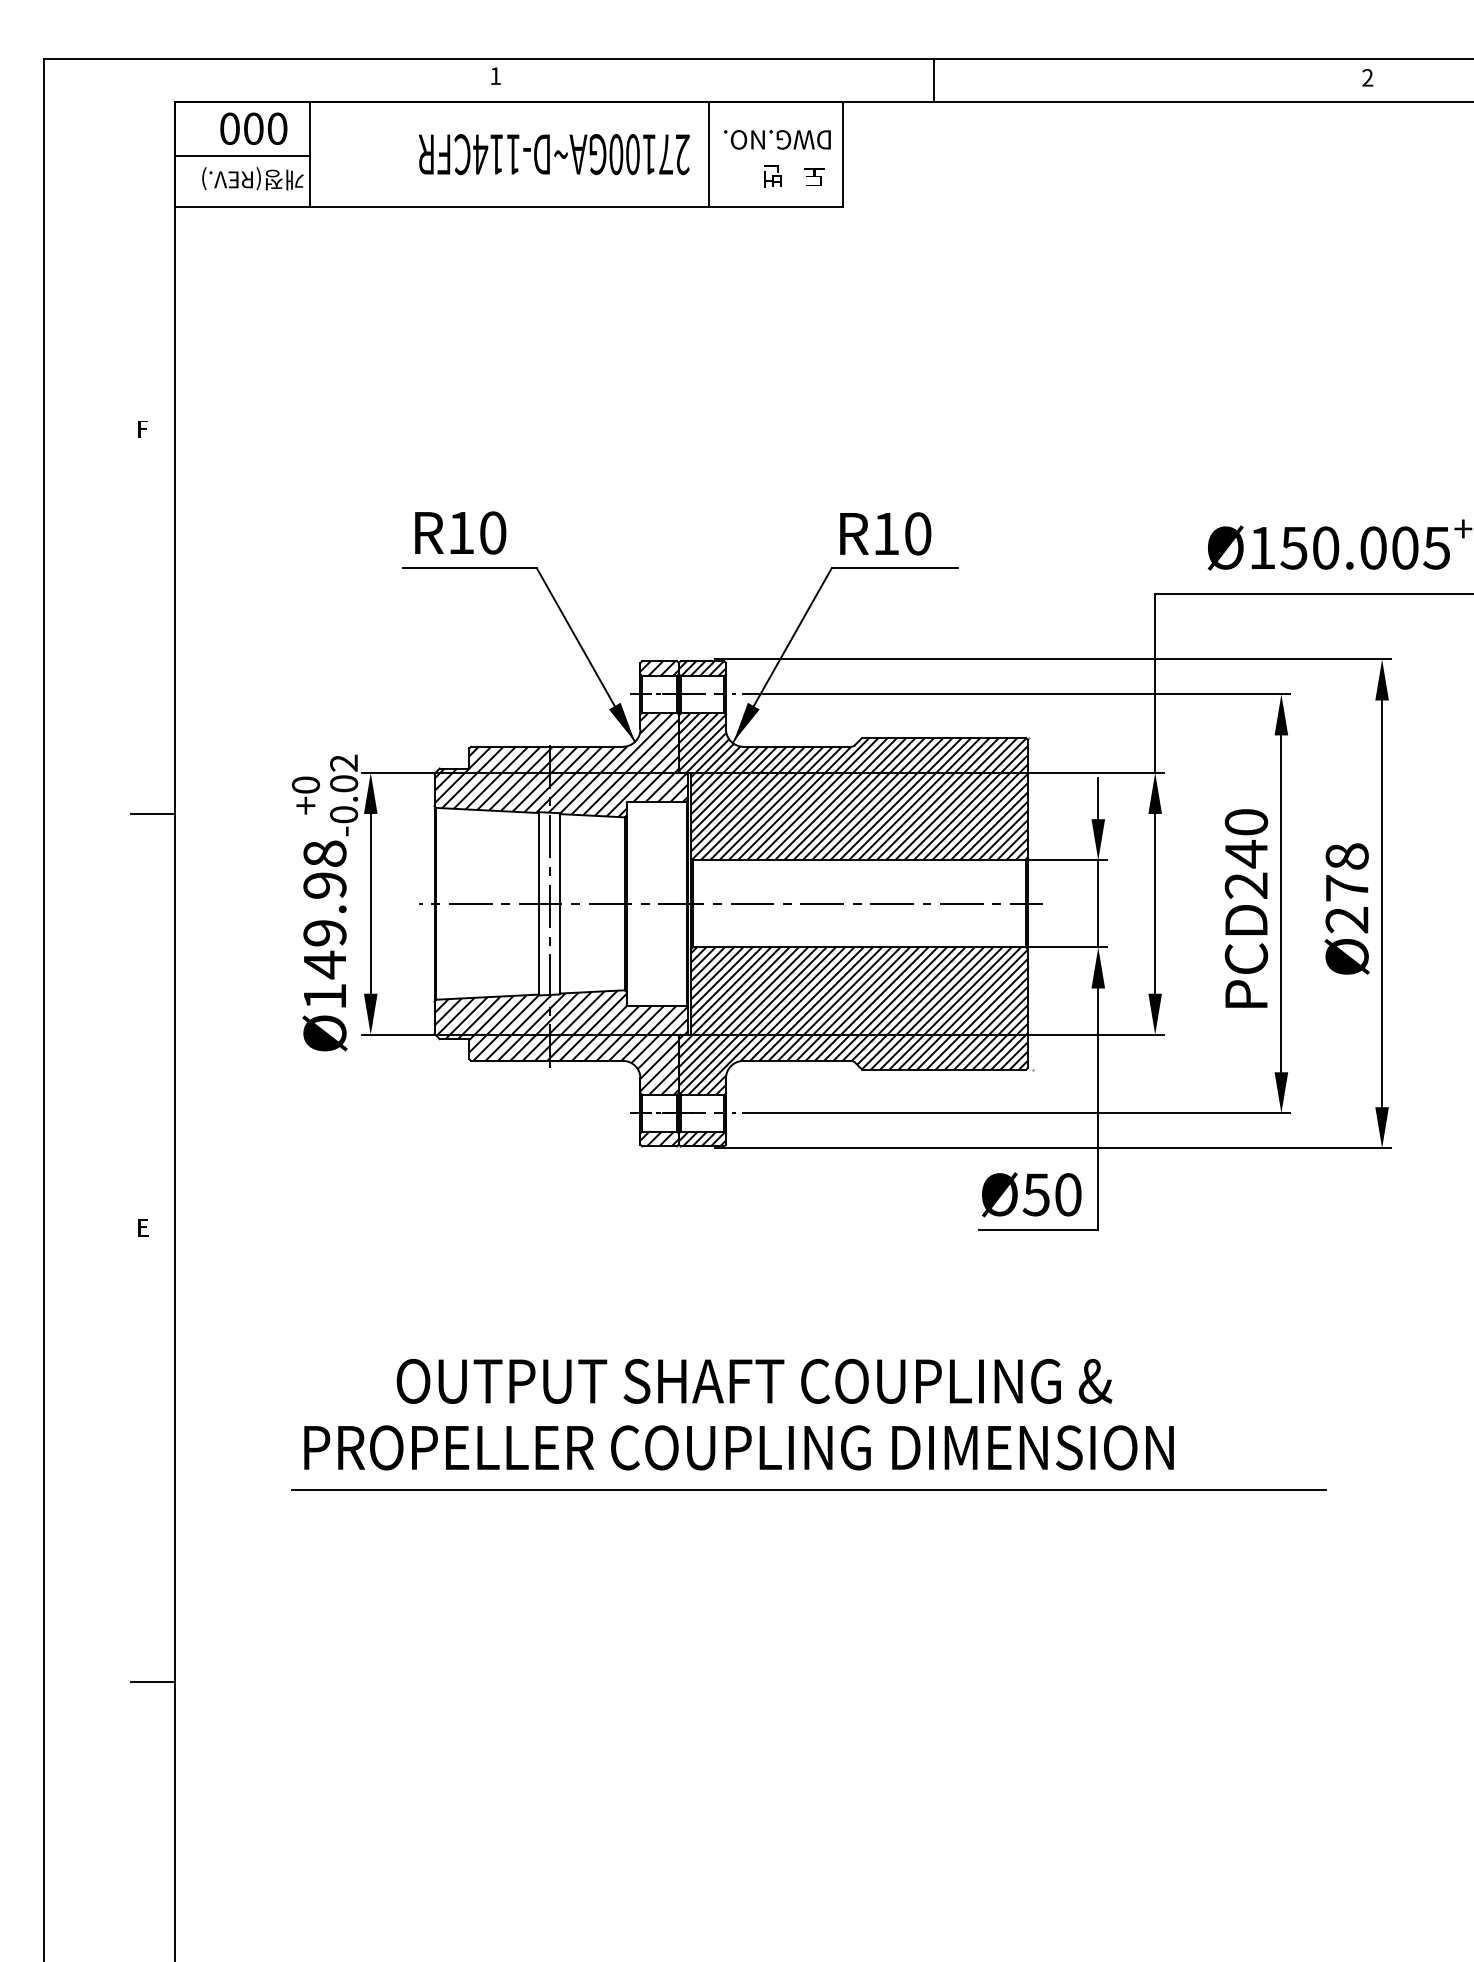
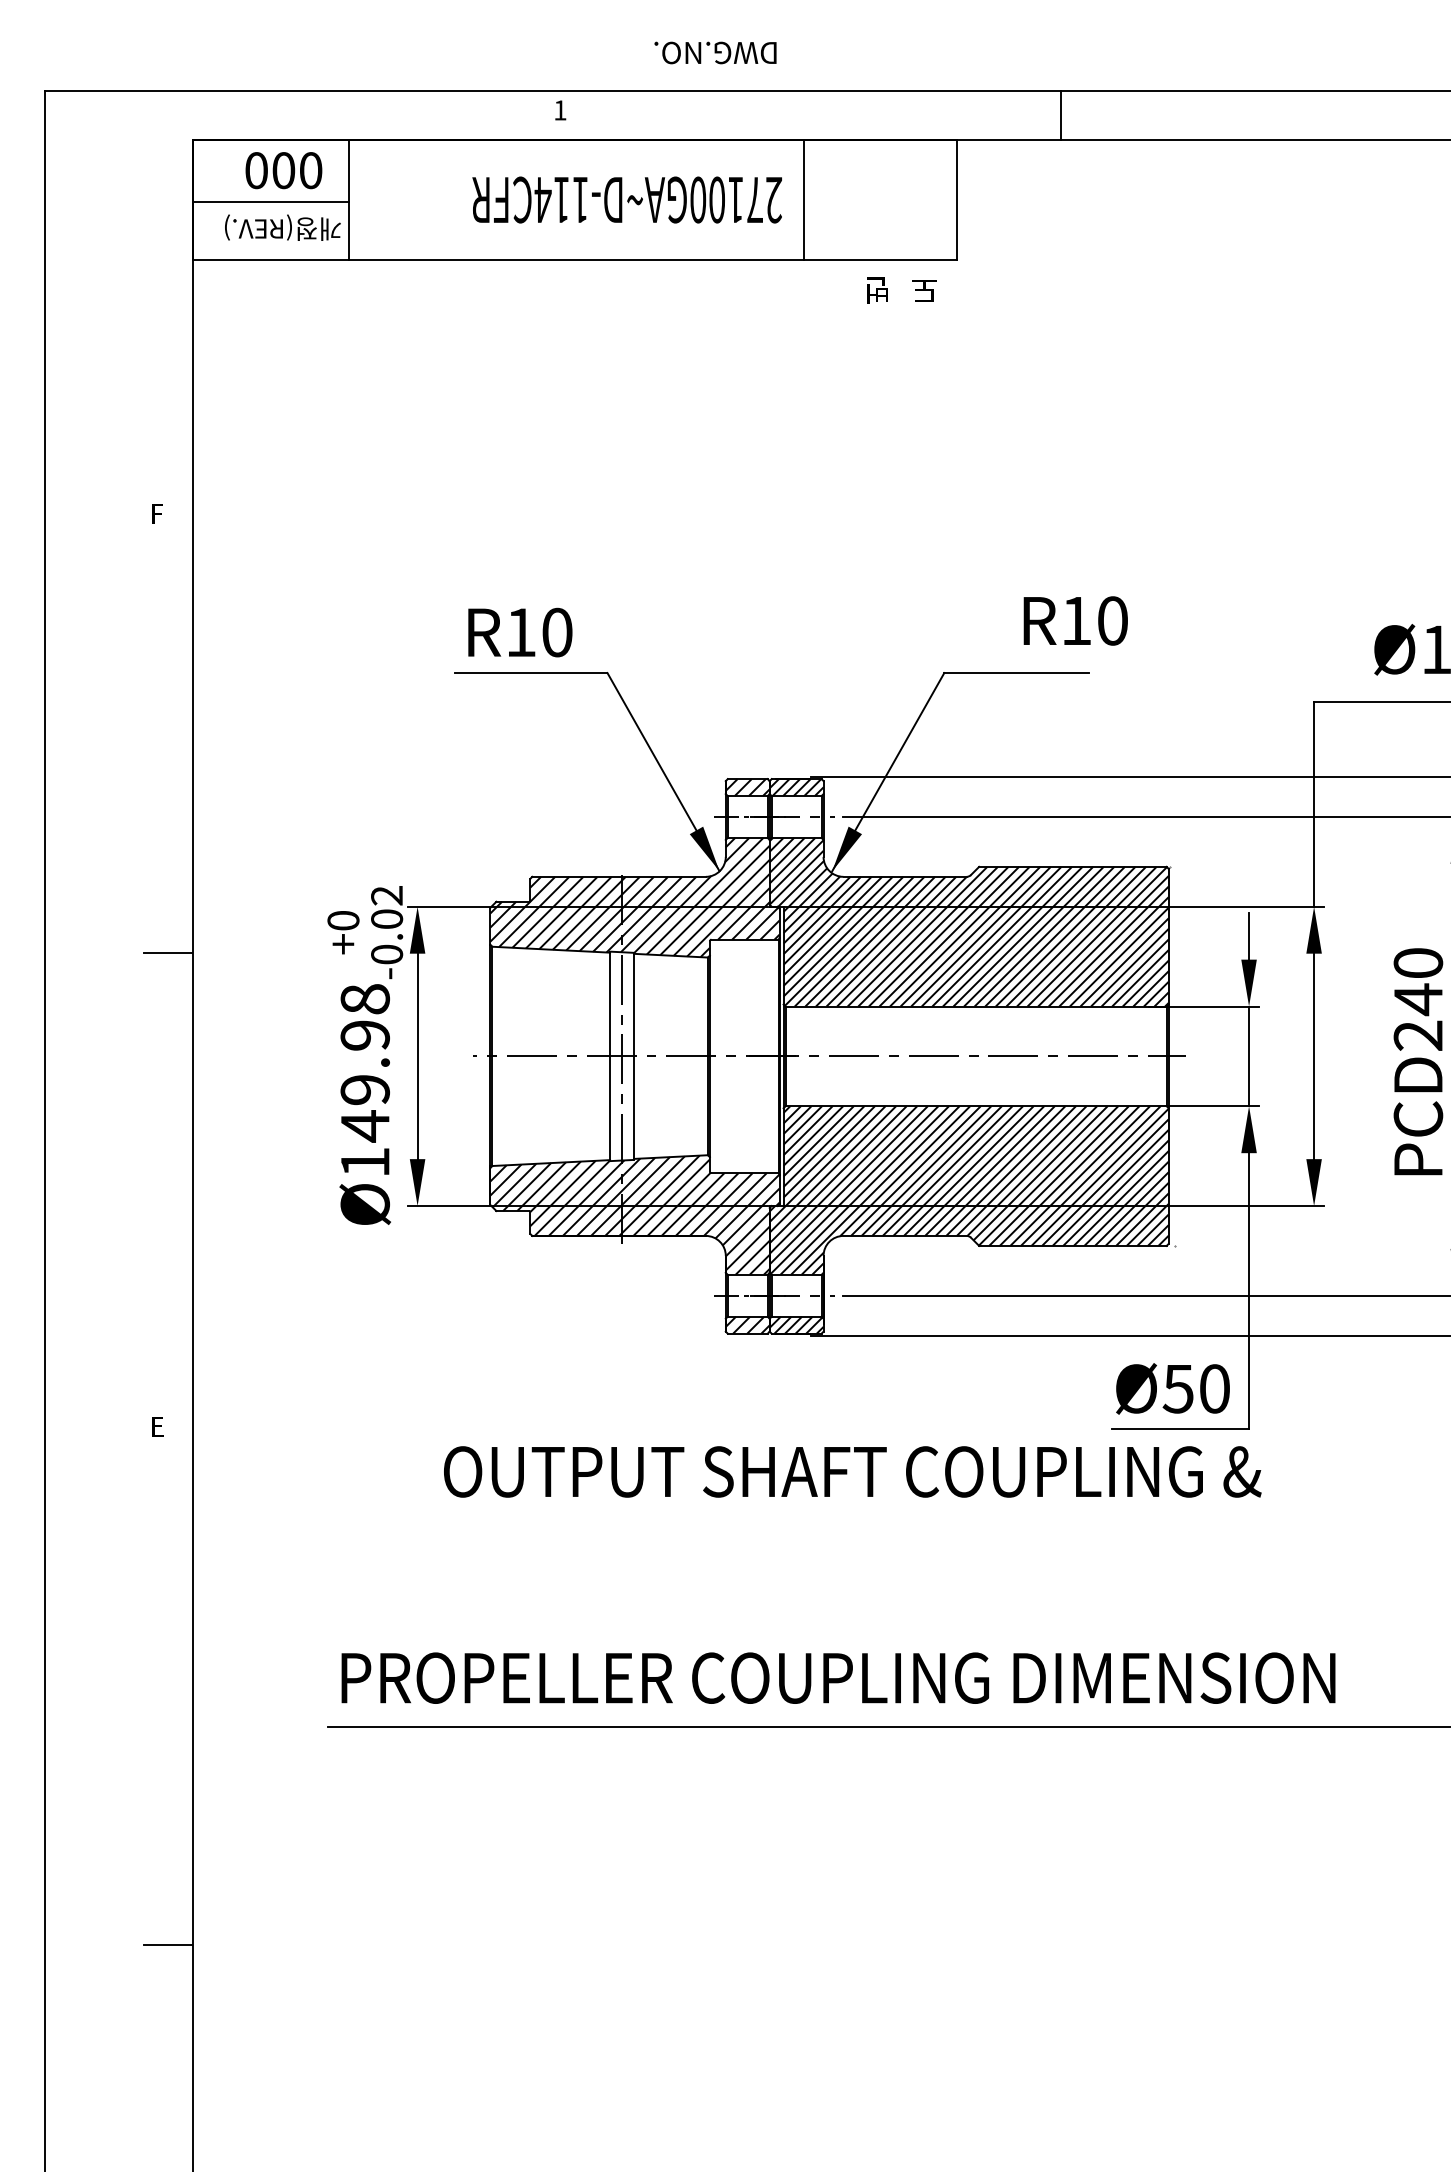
text: (777, 139) -> (715, 52), moved
text: (794, 176) -> (901, 290), moved
text: (885, 533) -> (1075, 620), moved
text: (754, 1380) -> (852, 1470), moved

